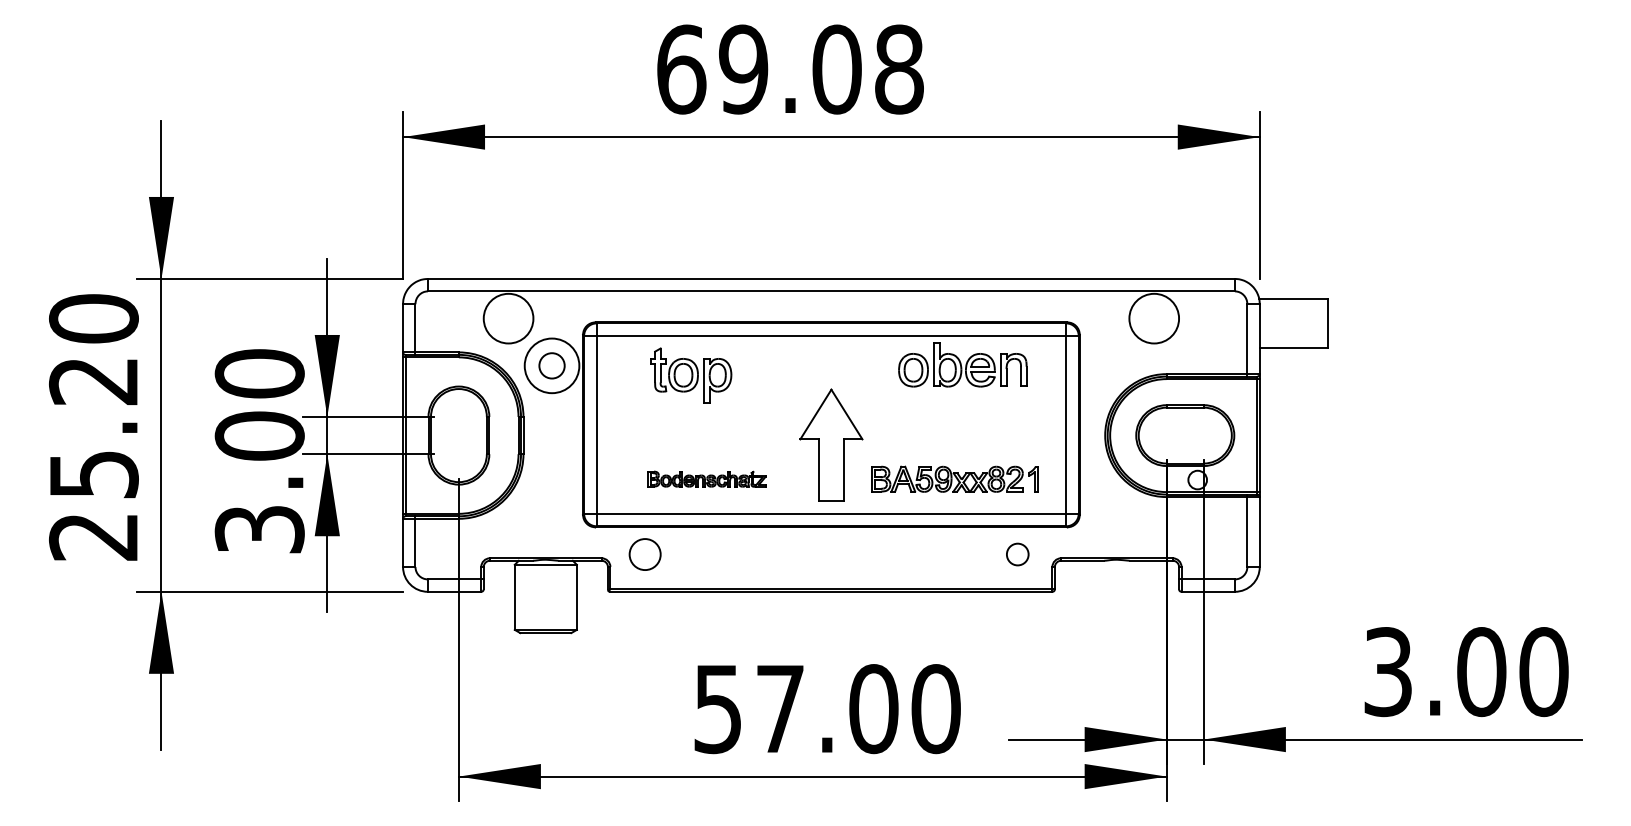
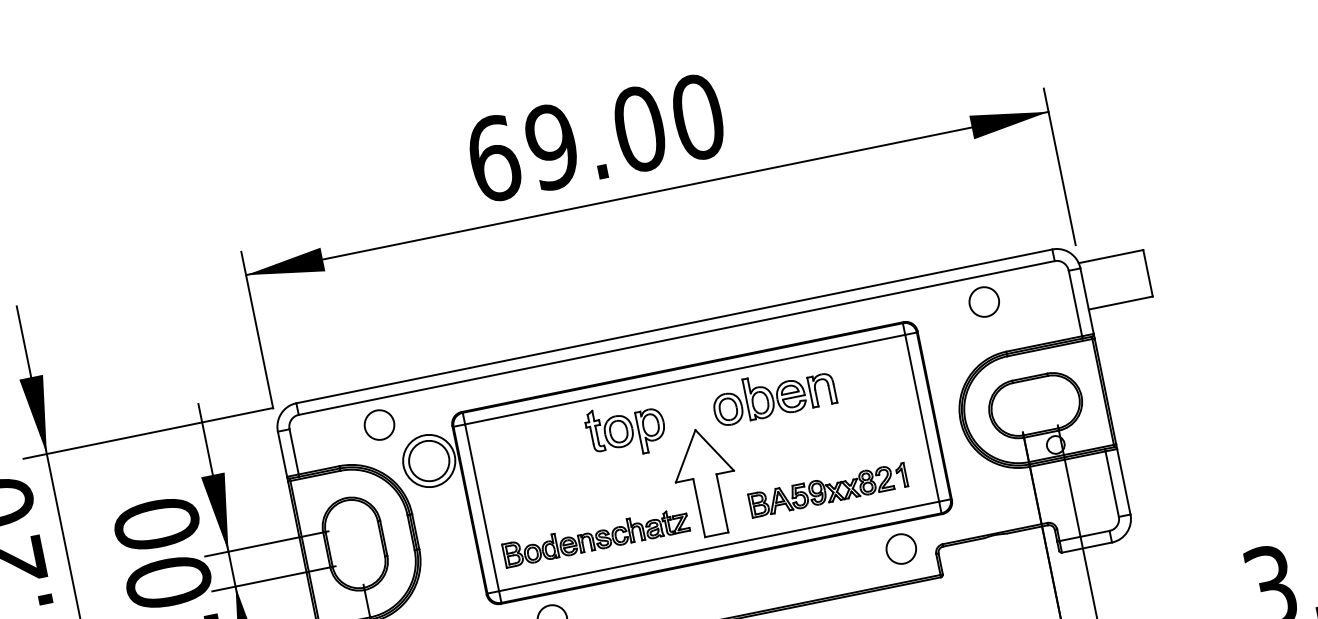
text: (899, 69) -> (698, 117), 69.08 -> 69.00
circle: (508, 318) -> (379, 424), size x0.62
circle: (1153, 318) -> (983, 302), size x0.62
part: (962, 364) -> (773, 394), moved
circle: (551, 365) -> (428, 460), size x1.67
part: (691, 375) -> (626, 430), moved
part: (706, 478) -> (595, 537), size x1.67
circle: (1017, 554) -> (901, 549), size x1.43

